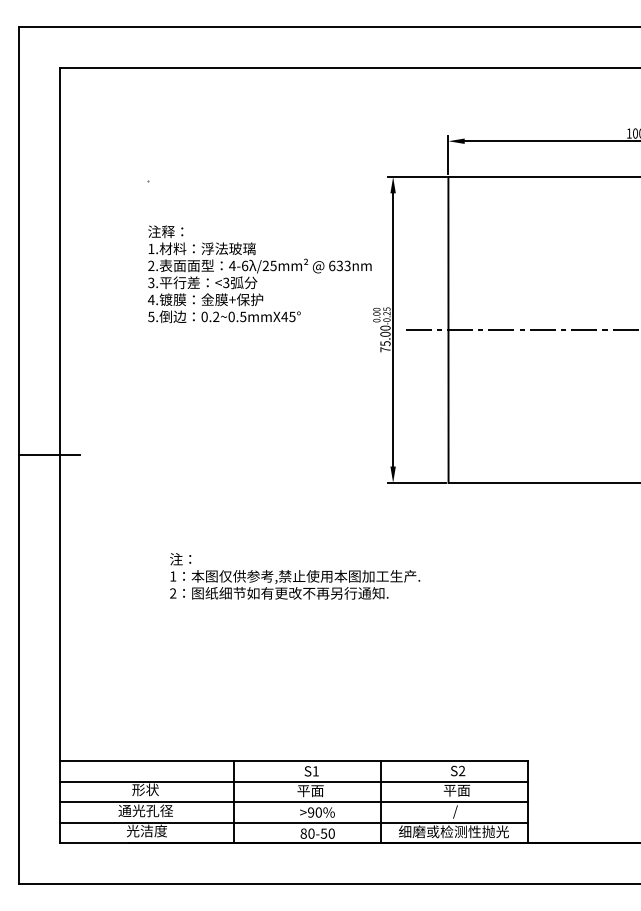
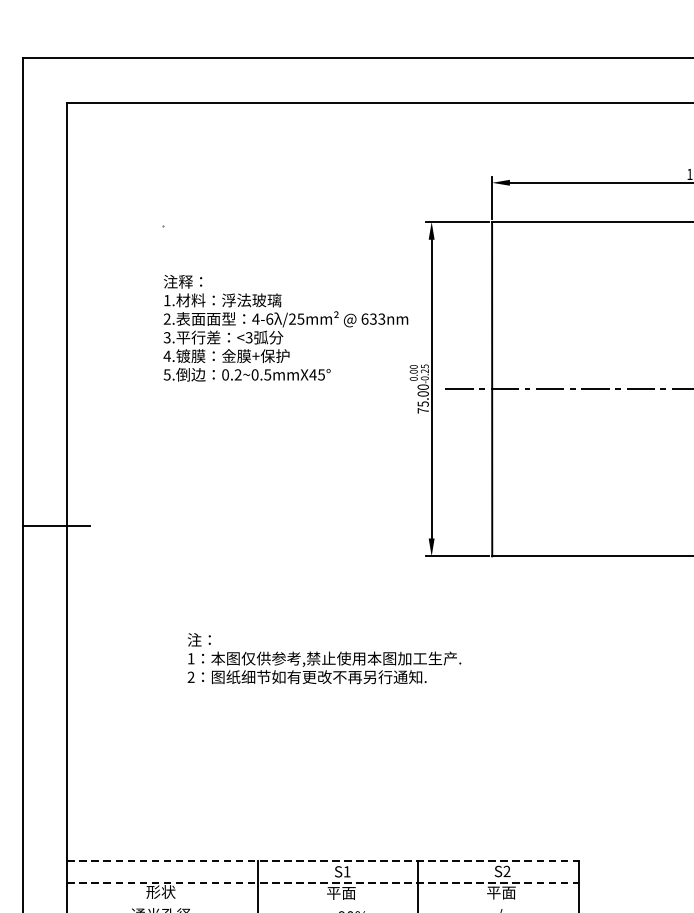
line: (293, 761) -> (322, 861), solid -> dashed
line: (293, 781) -> (322, 882), solid -> dashed
line: (293, 802) -> (322, 905), removed

